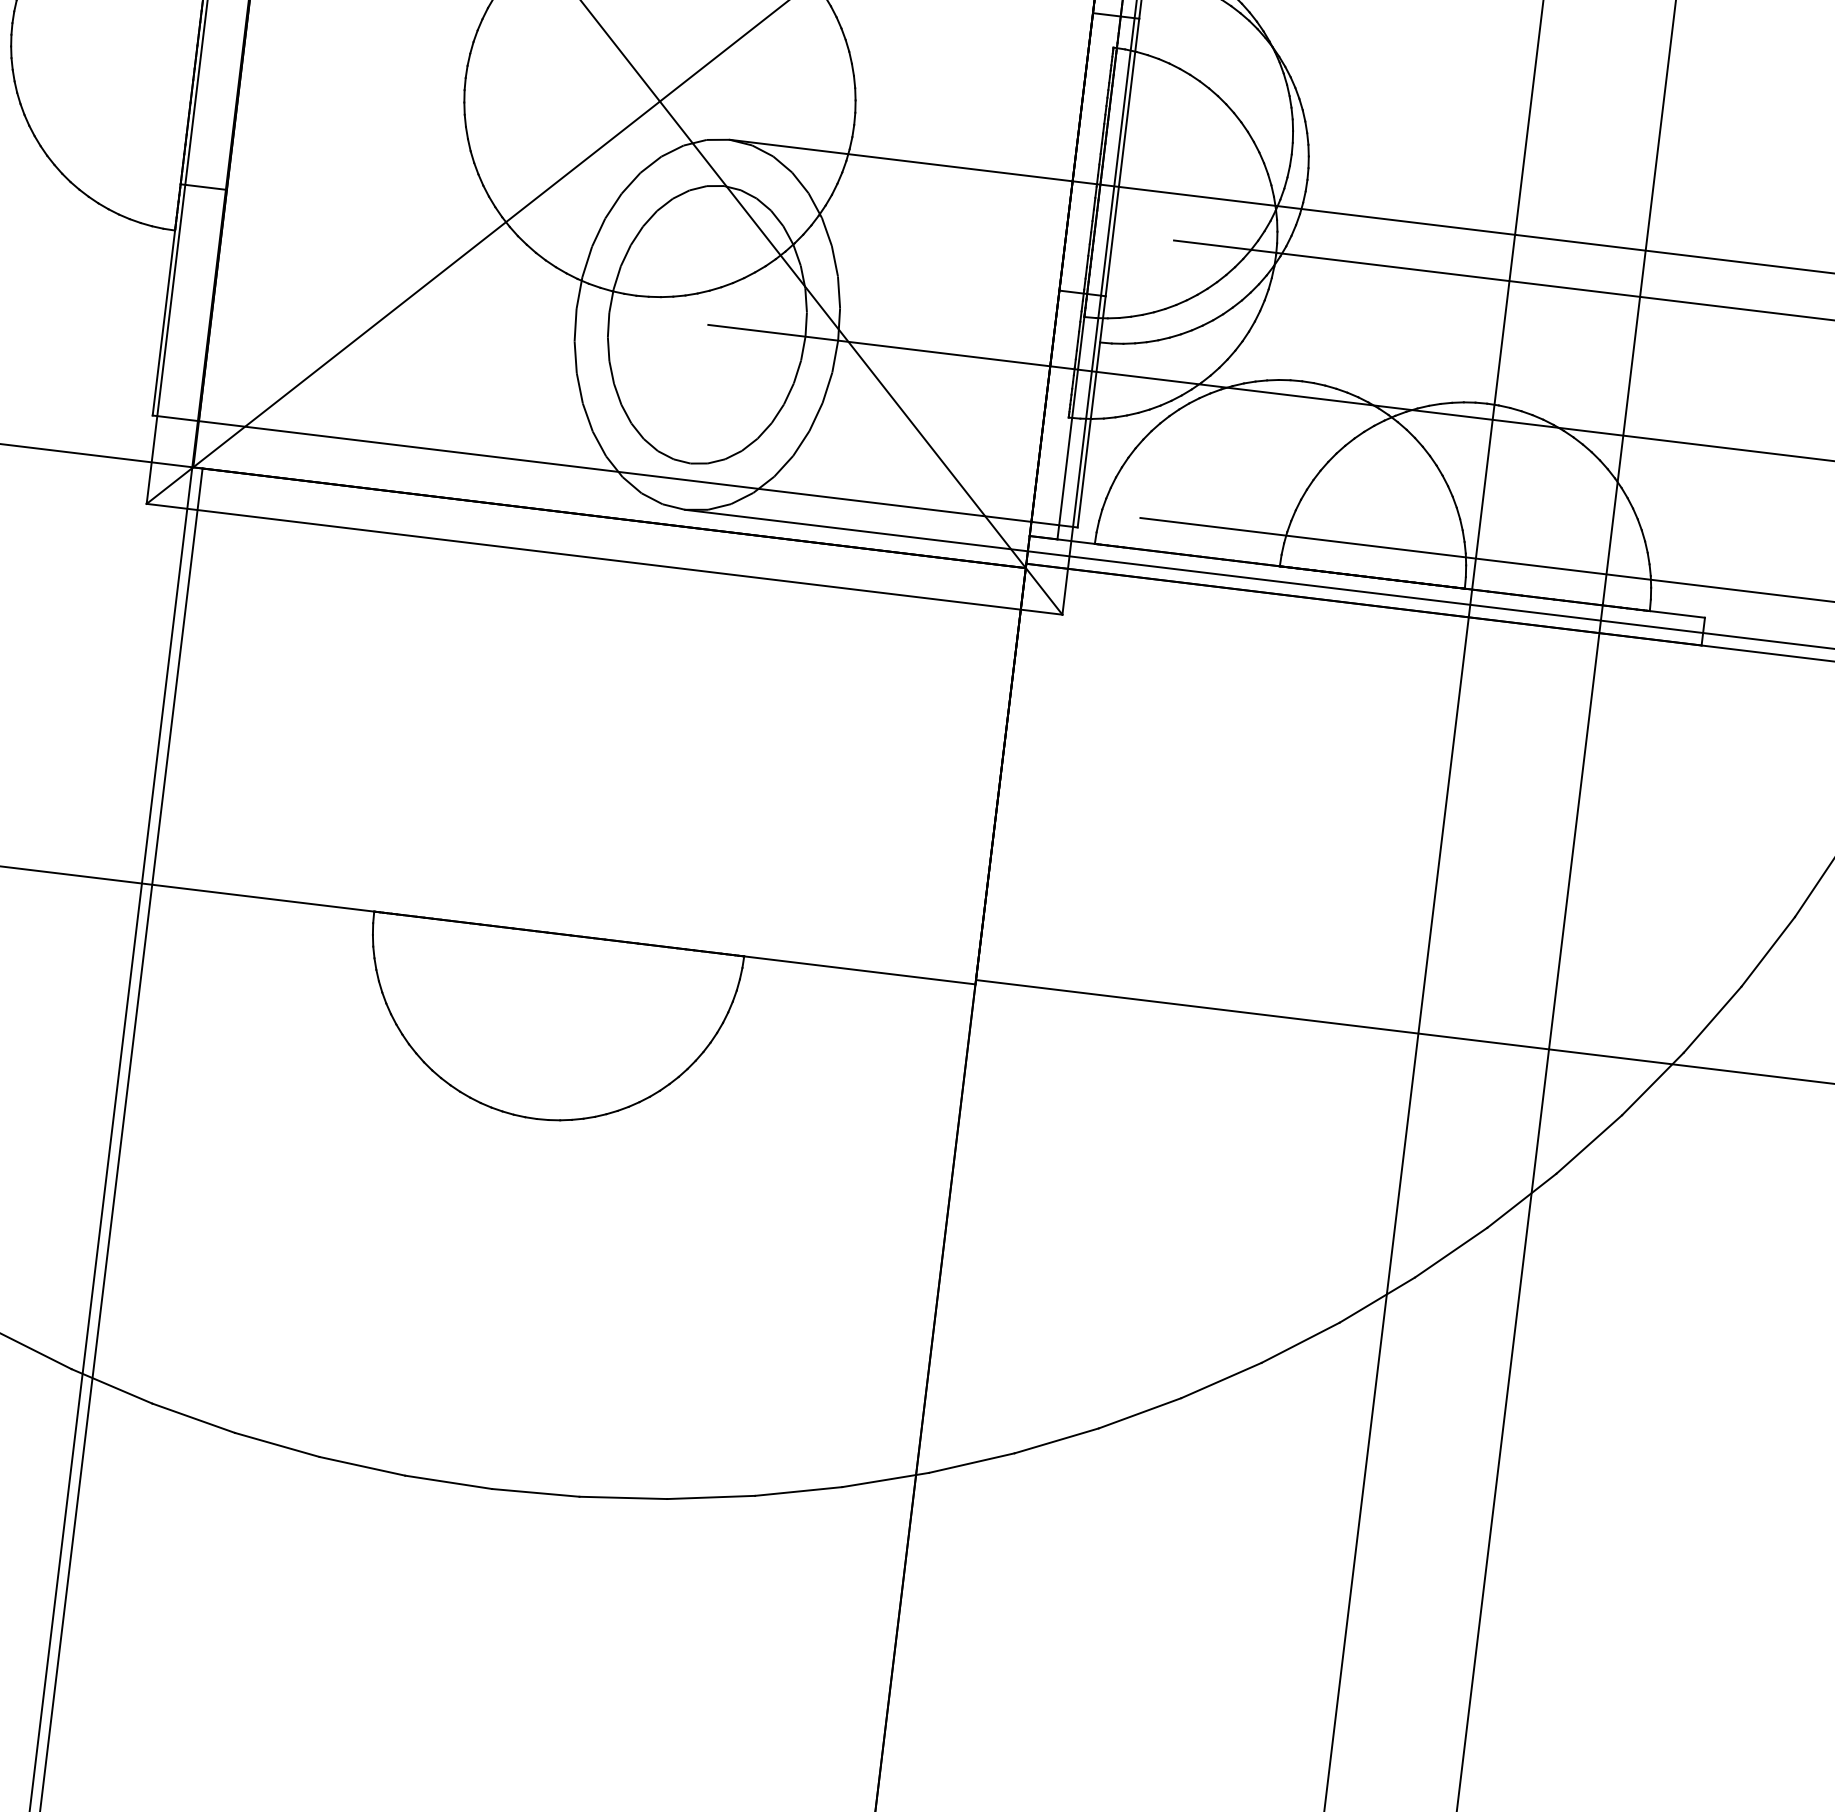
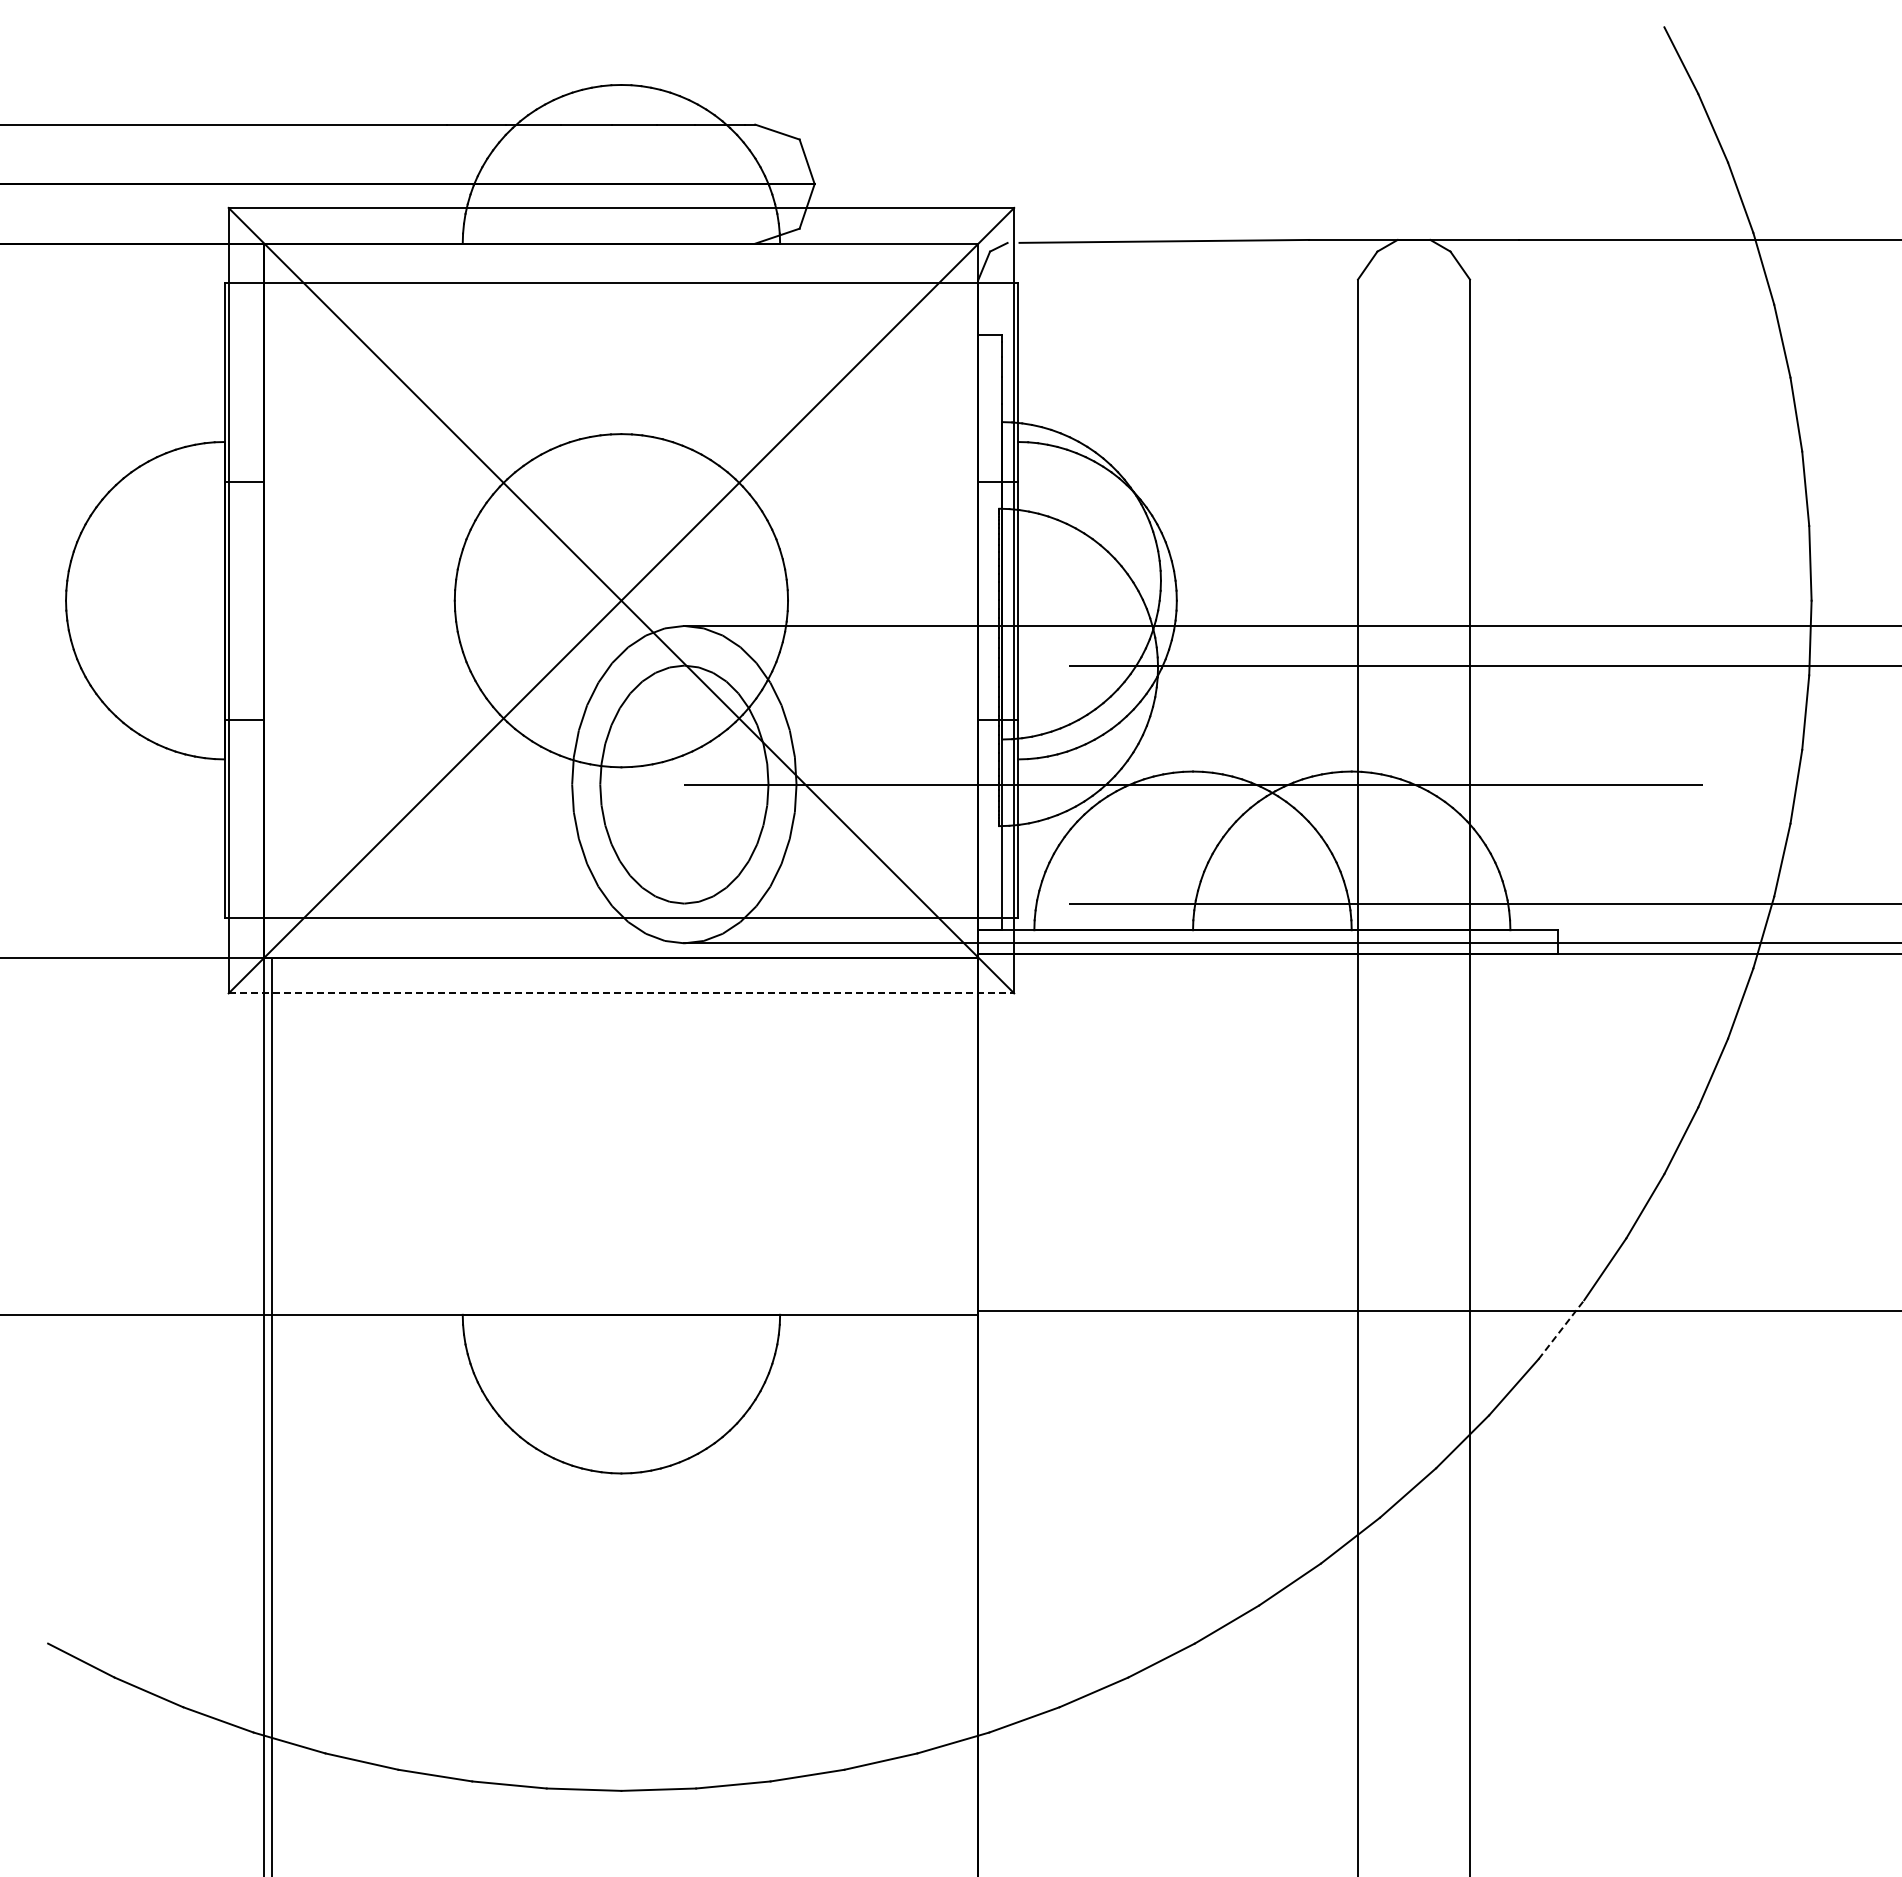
line: (604, 559) -> (621, 993), solid -> dashed
line: (1653, 1083) -> (1561, 1329), solid -> dashed

